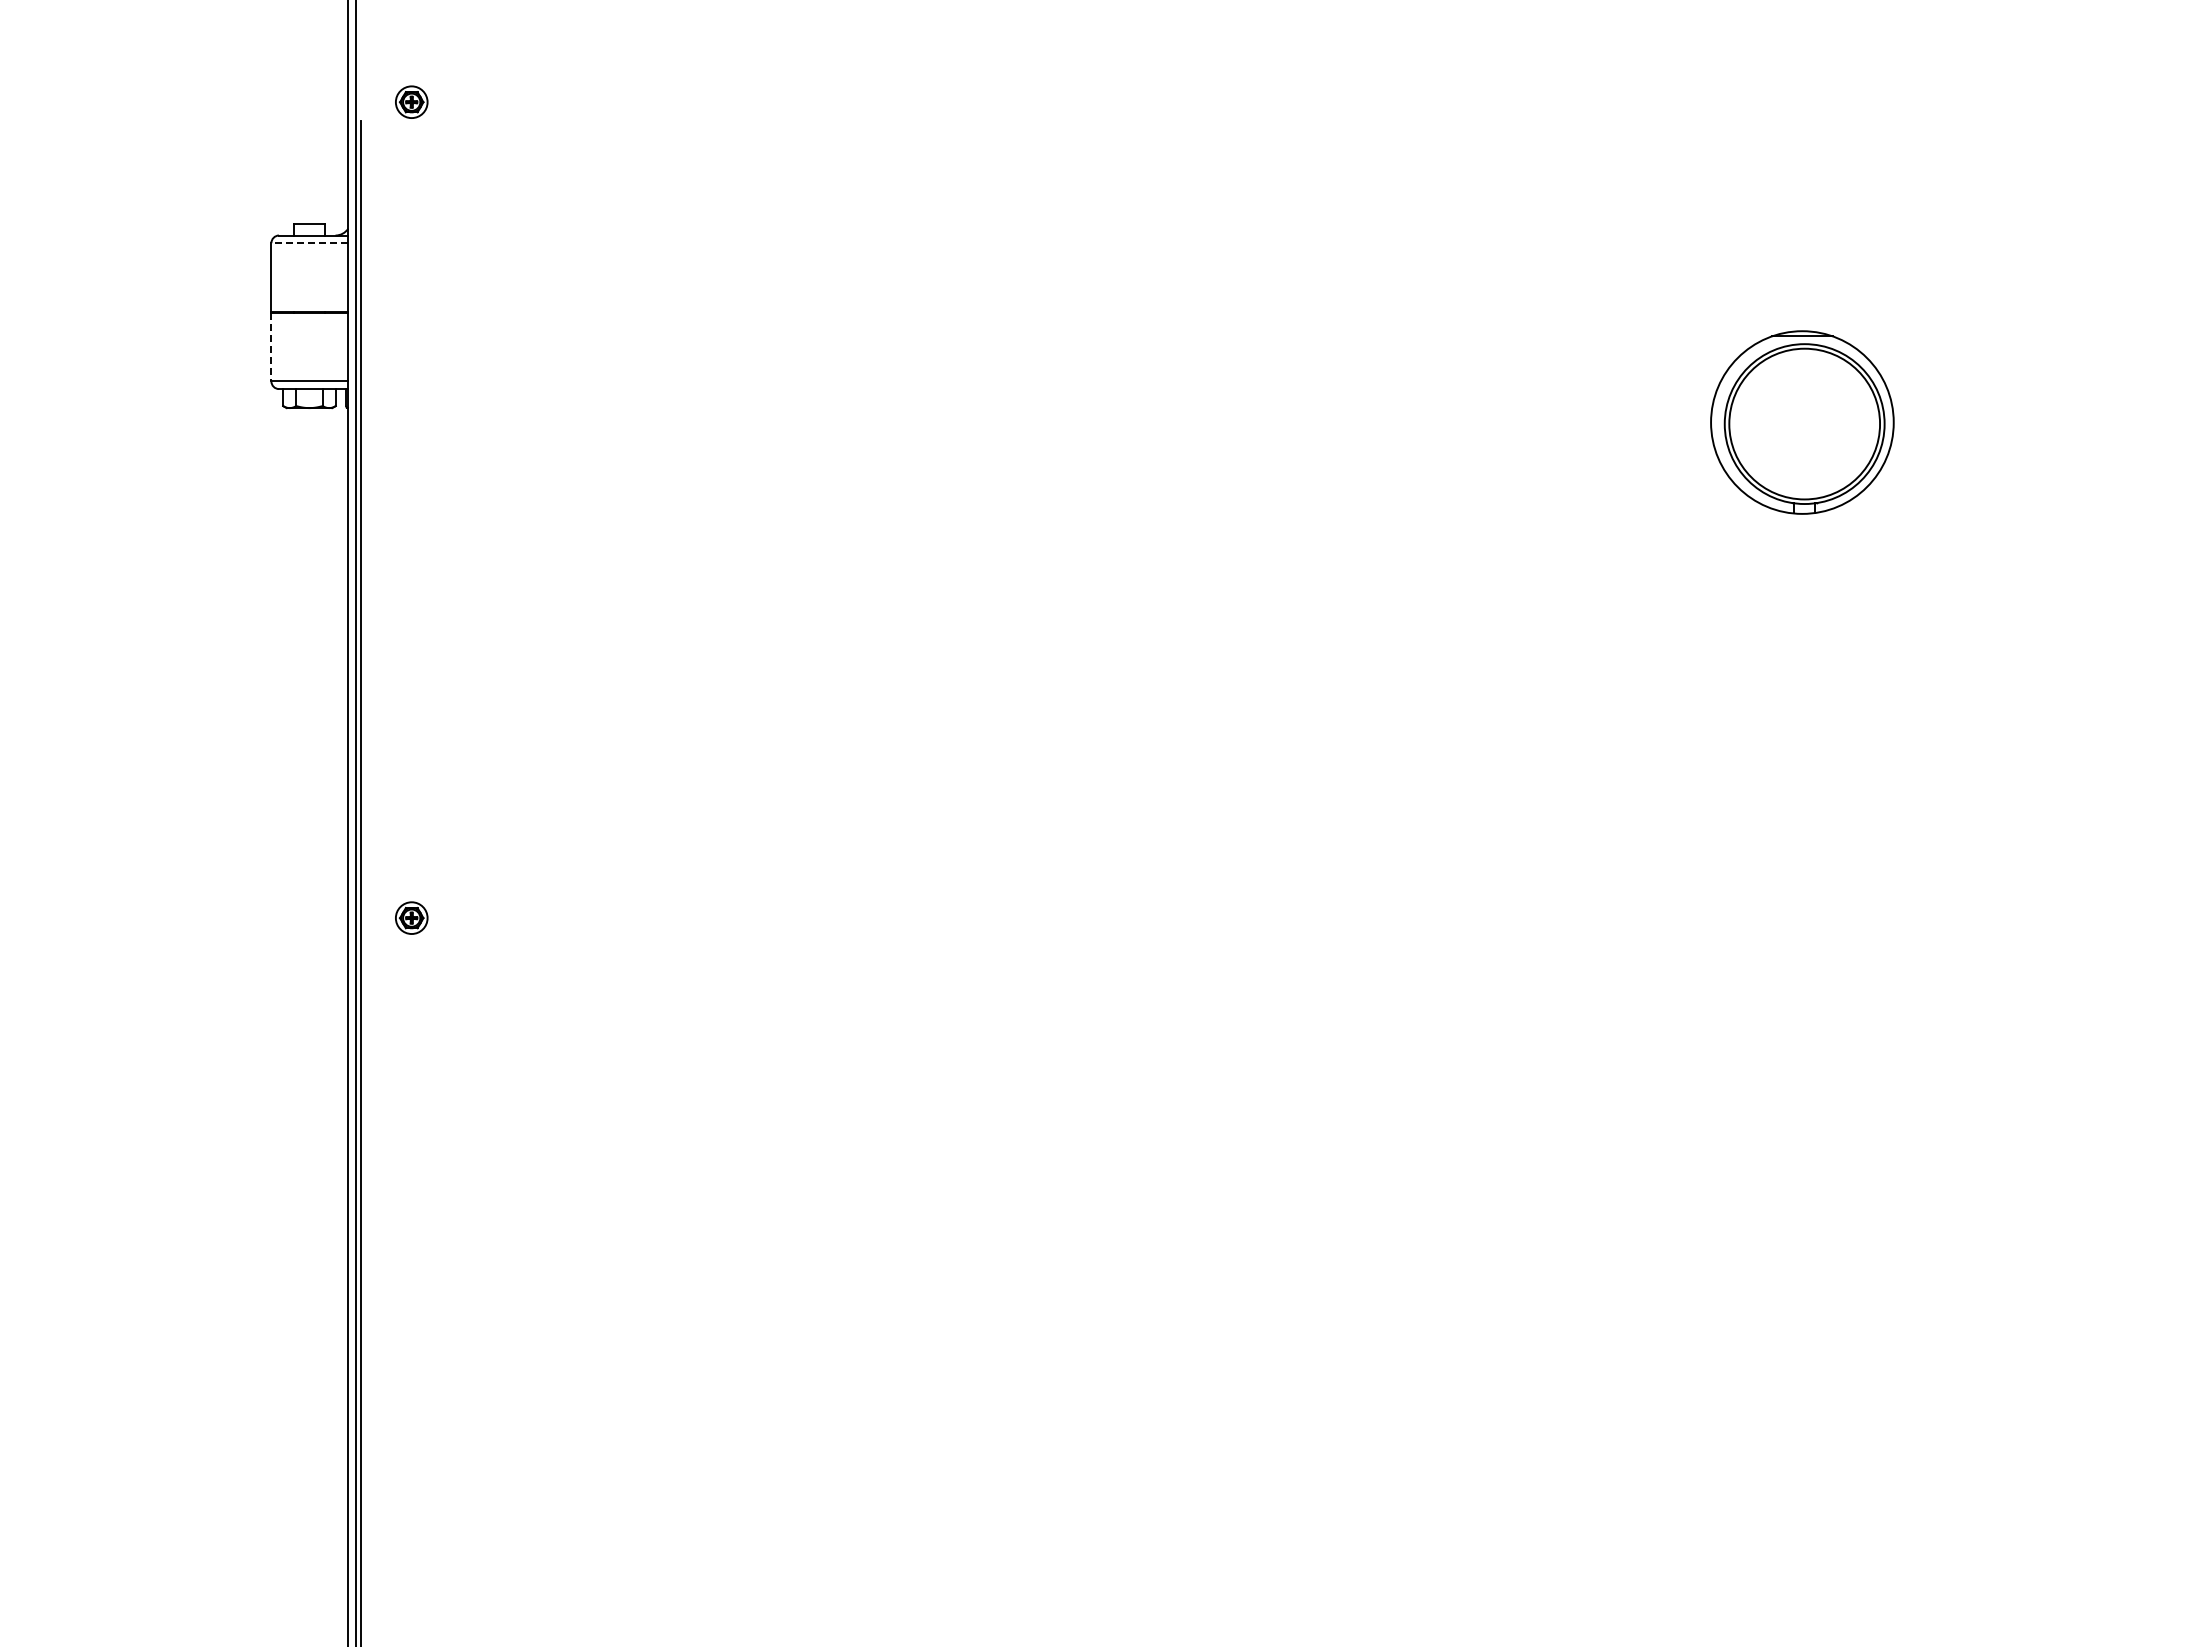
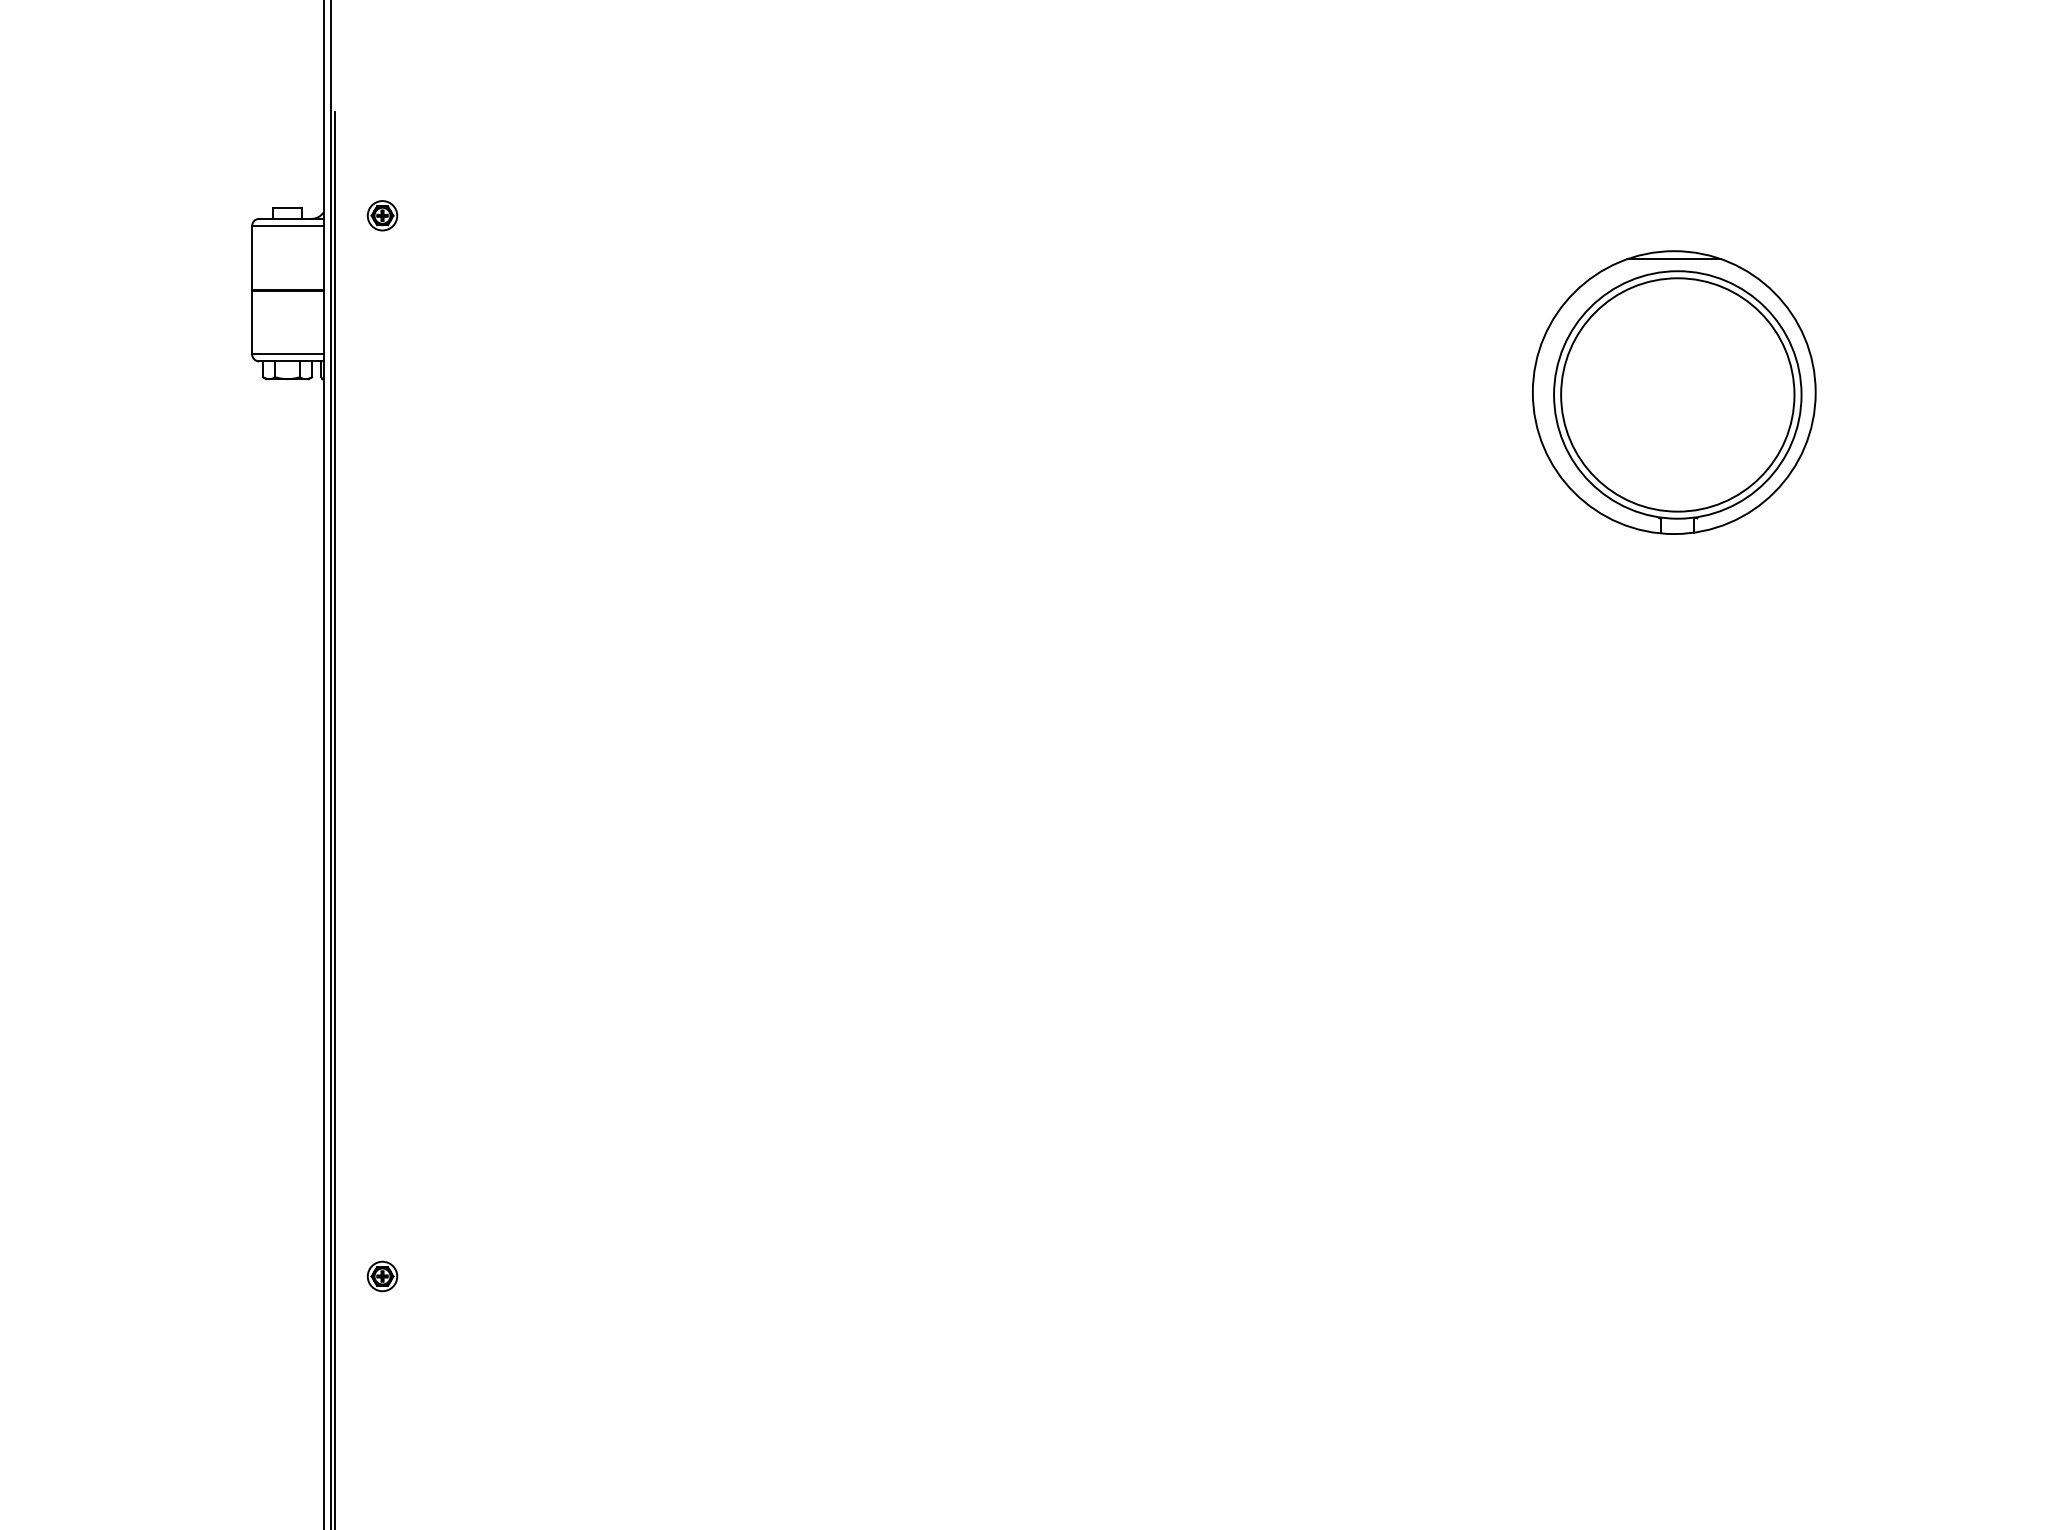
part: (411, 101) -> (382, 215), moved
line: (309, 243) -> (287, 226), dashed -> solid
line: (271, 347) -> (252, 322), dashed -> solid
part: (1802, 422) -> (1674, 392), size x1.67
part: (411, 917) -> (382, 1275), moved

